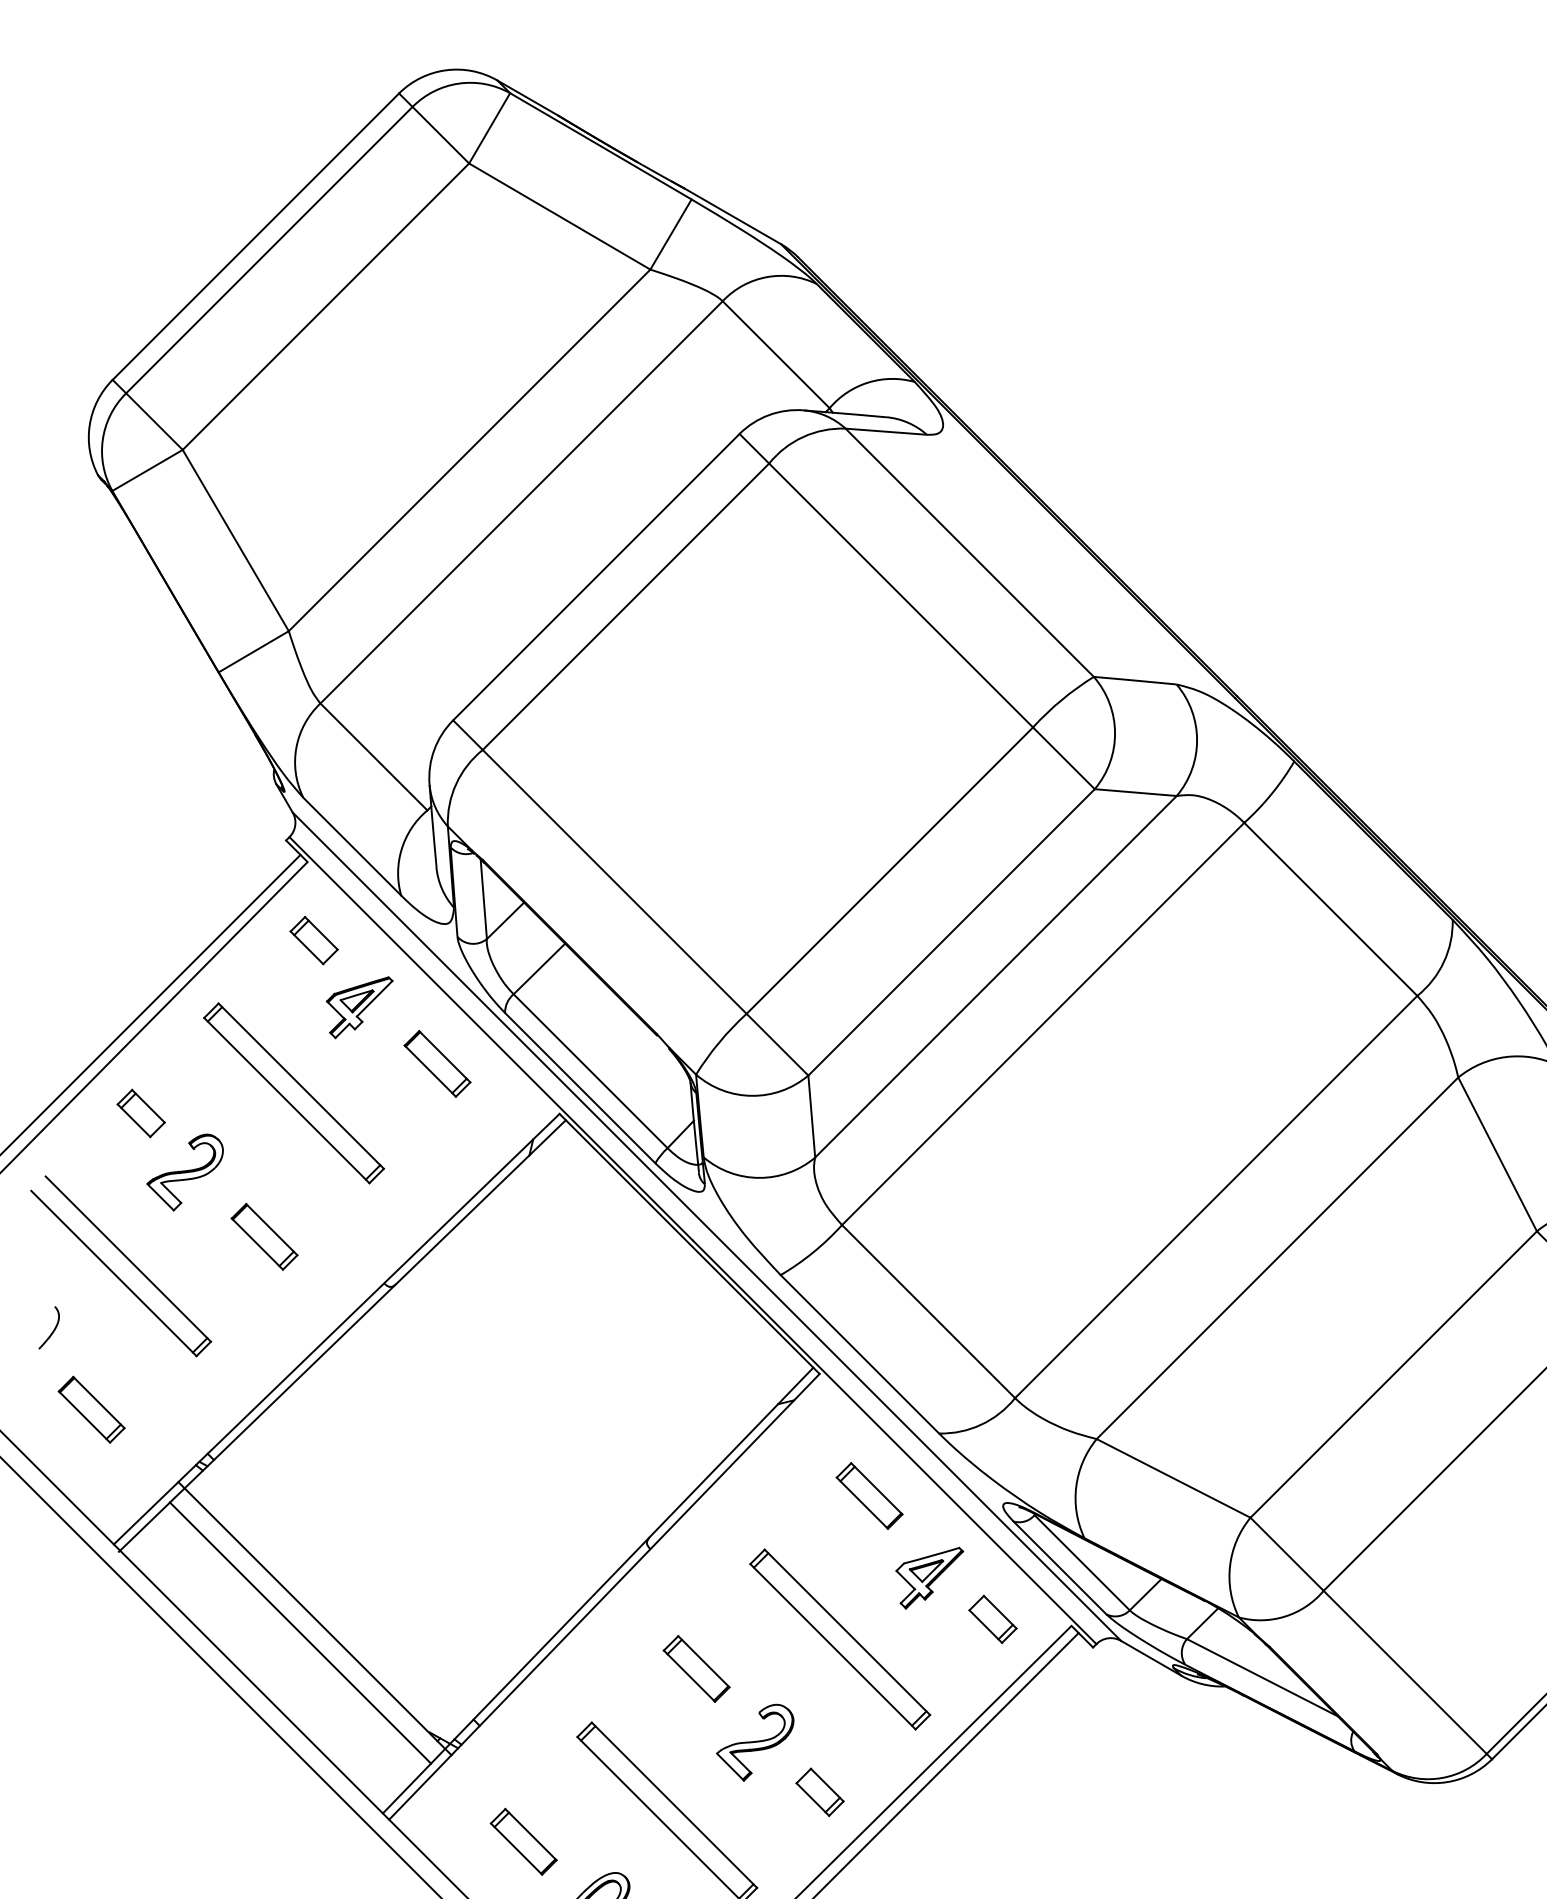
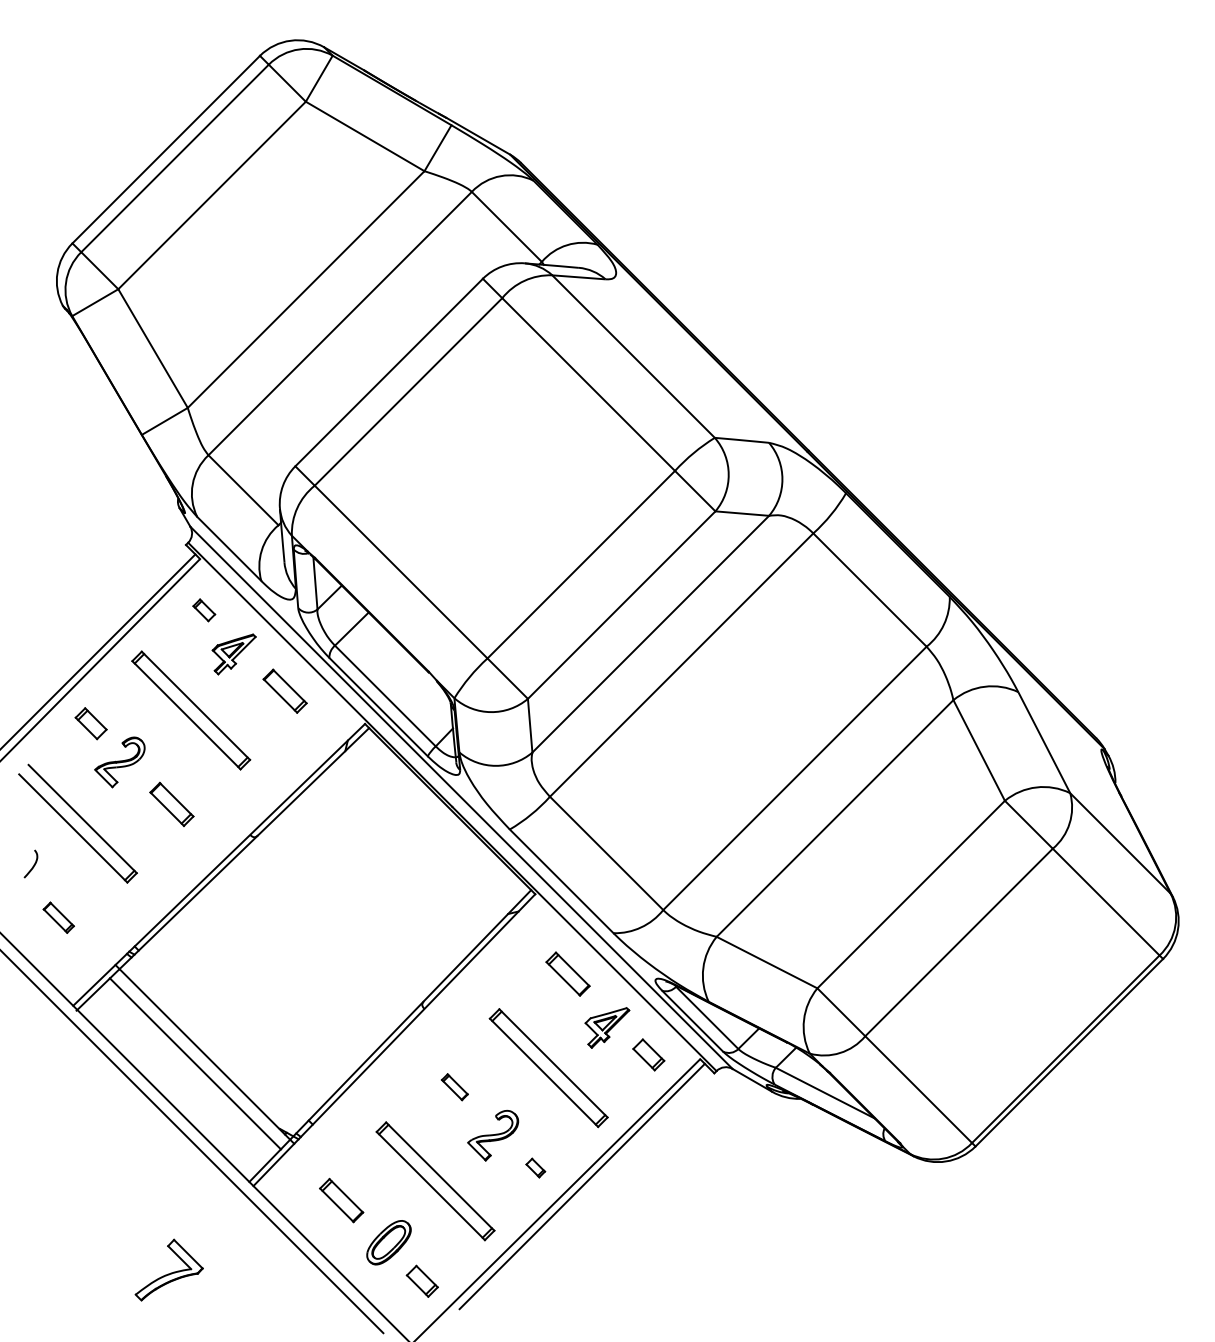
part: (312, 939) -> (203, 609), size x0.7
part: (91, 1409) -> (58, 917), size x0.7
part: (696, 1667) -> (454, 1086), size x0.6
part: (819, 1791) -> (535, 1167), size x0.6

